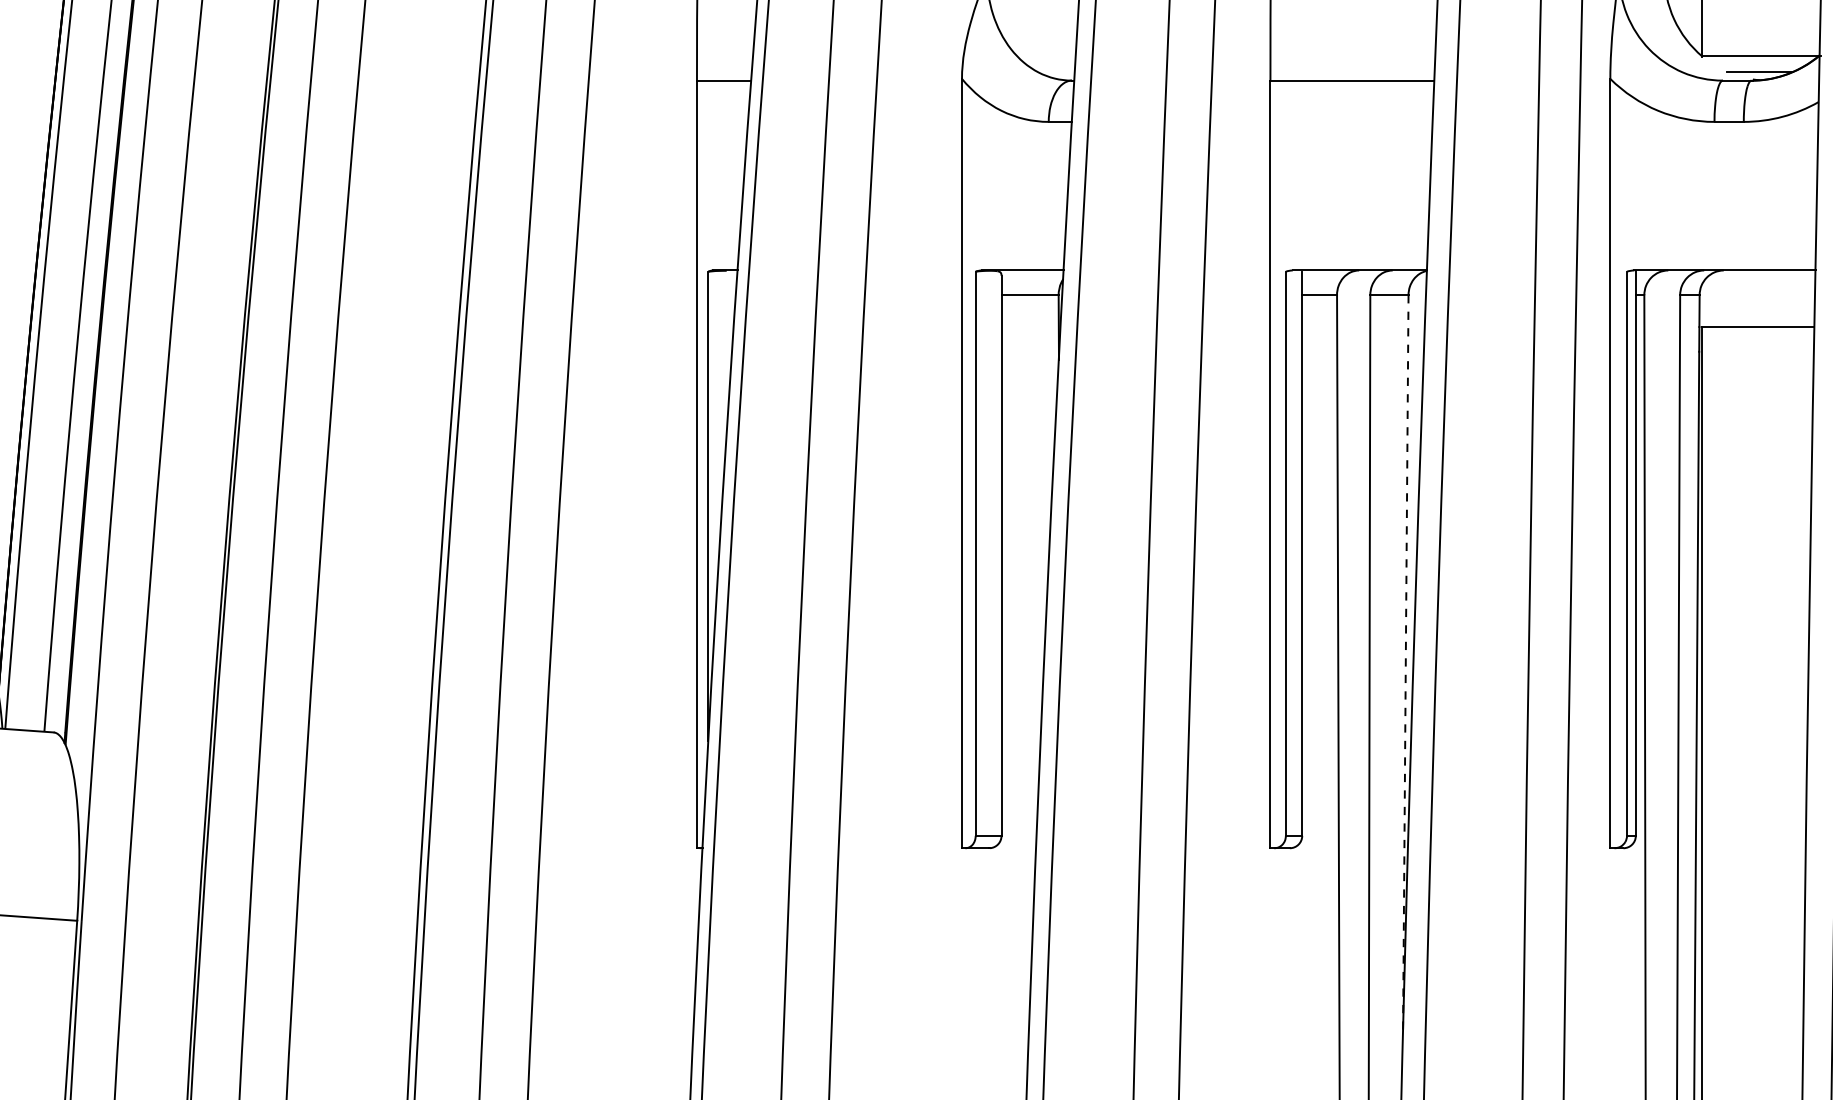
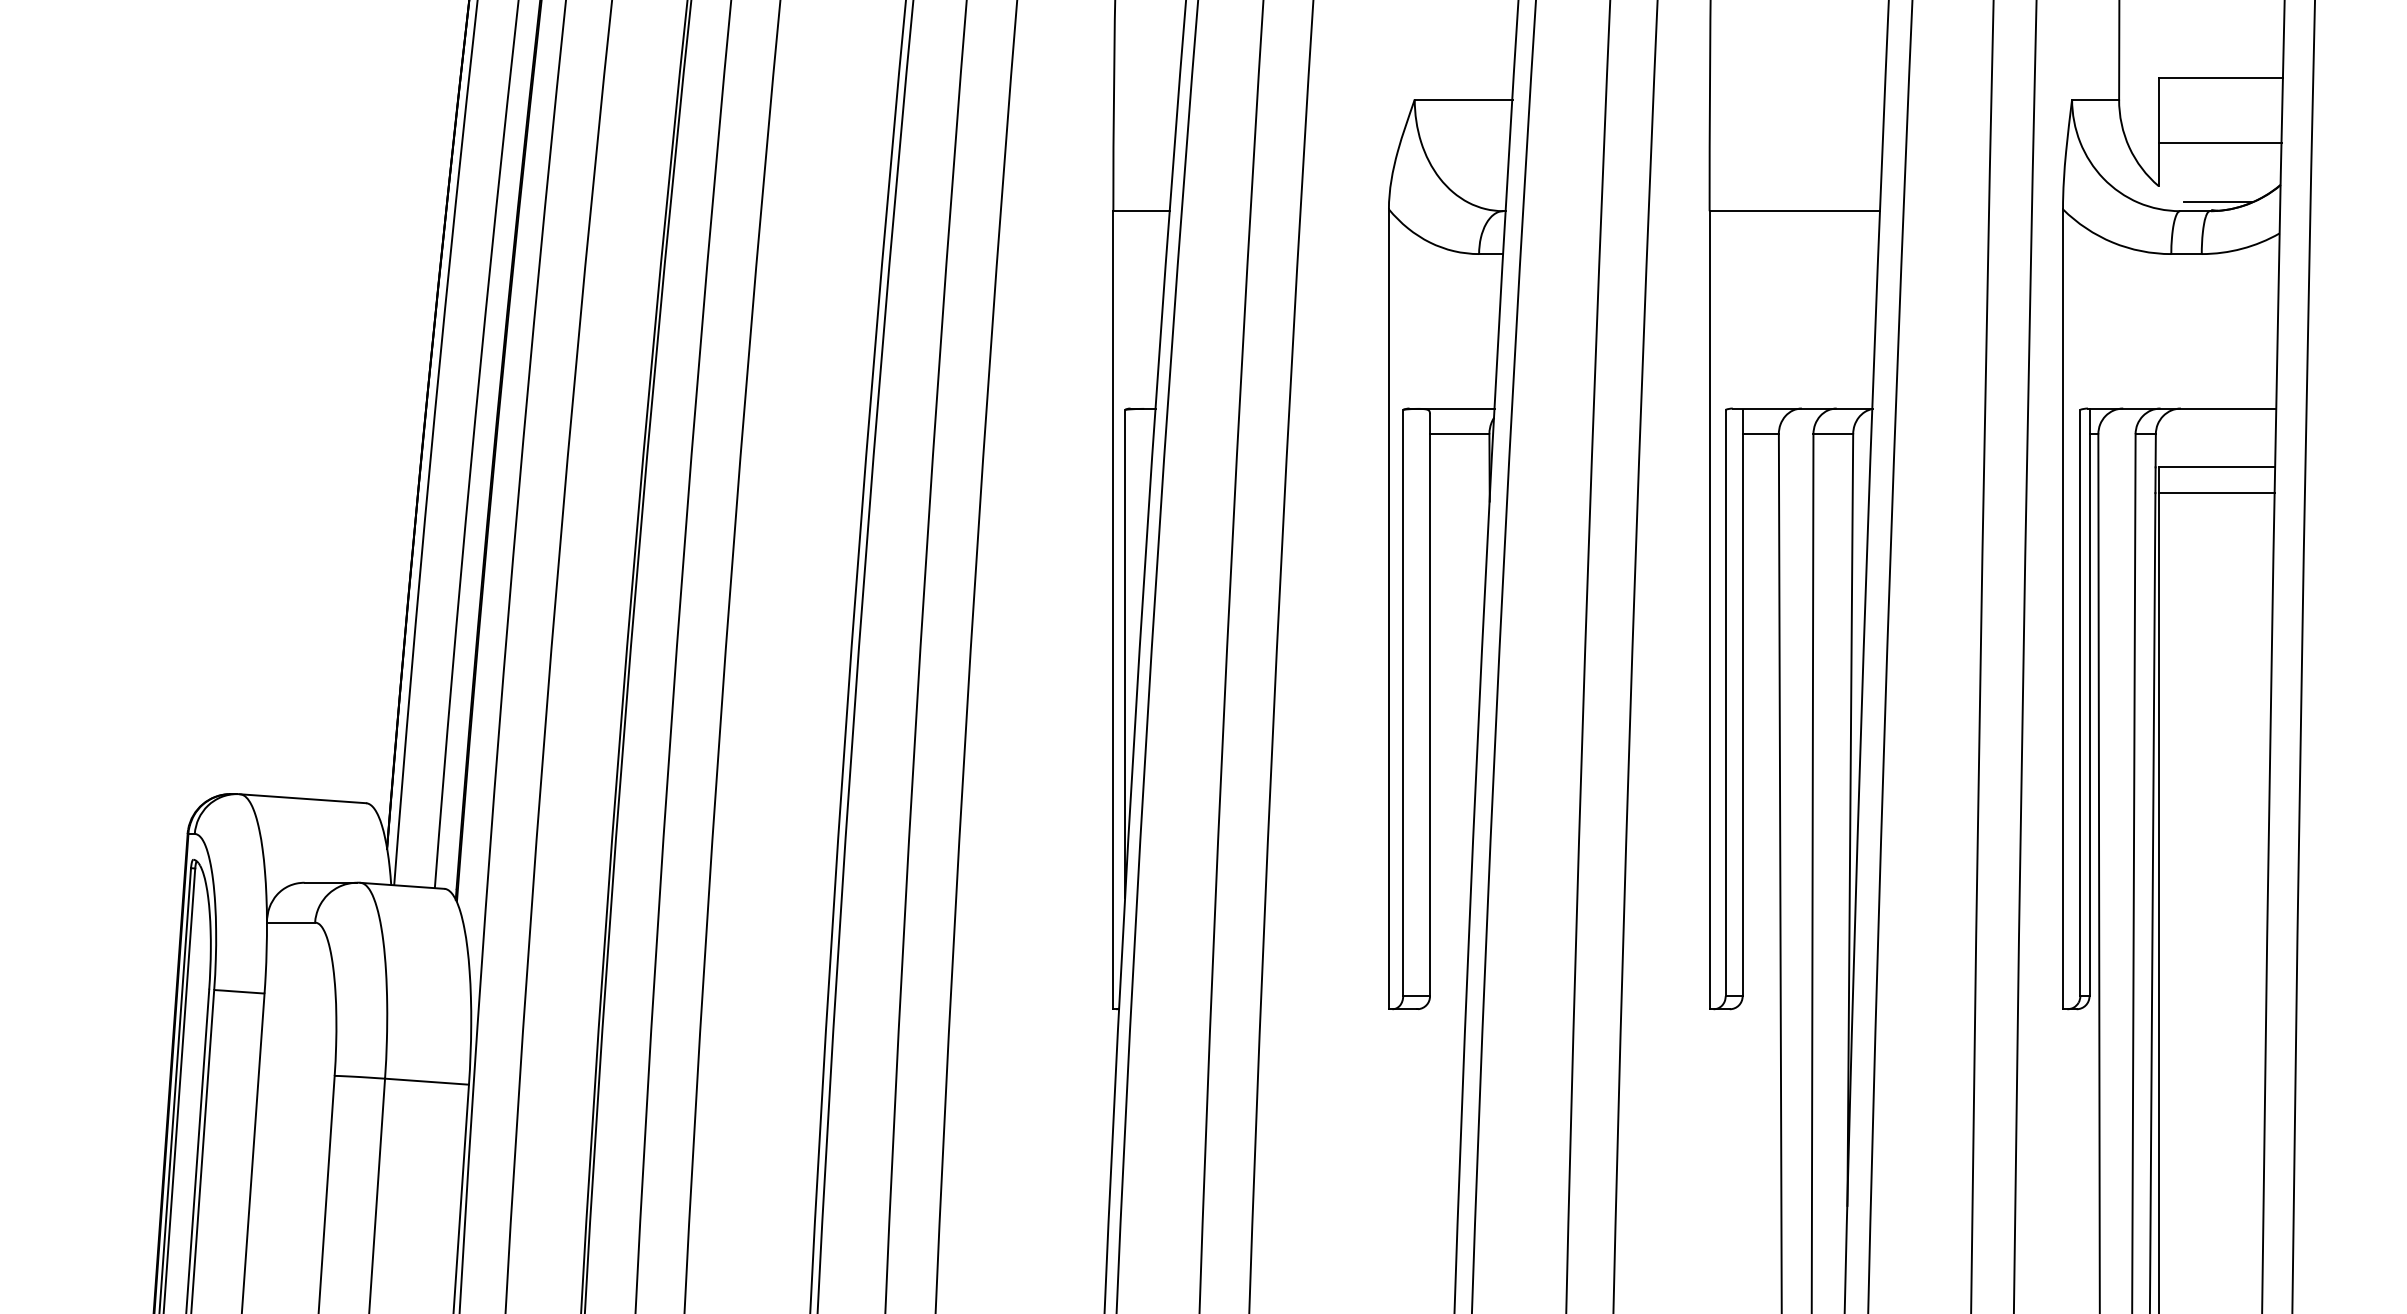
line: (1760, 55) -> (2219, 143), moved
line: (1757, 352) -> (2216, 493), added
line: (1405, 666) -> (1850, 820), dashed -> solid

